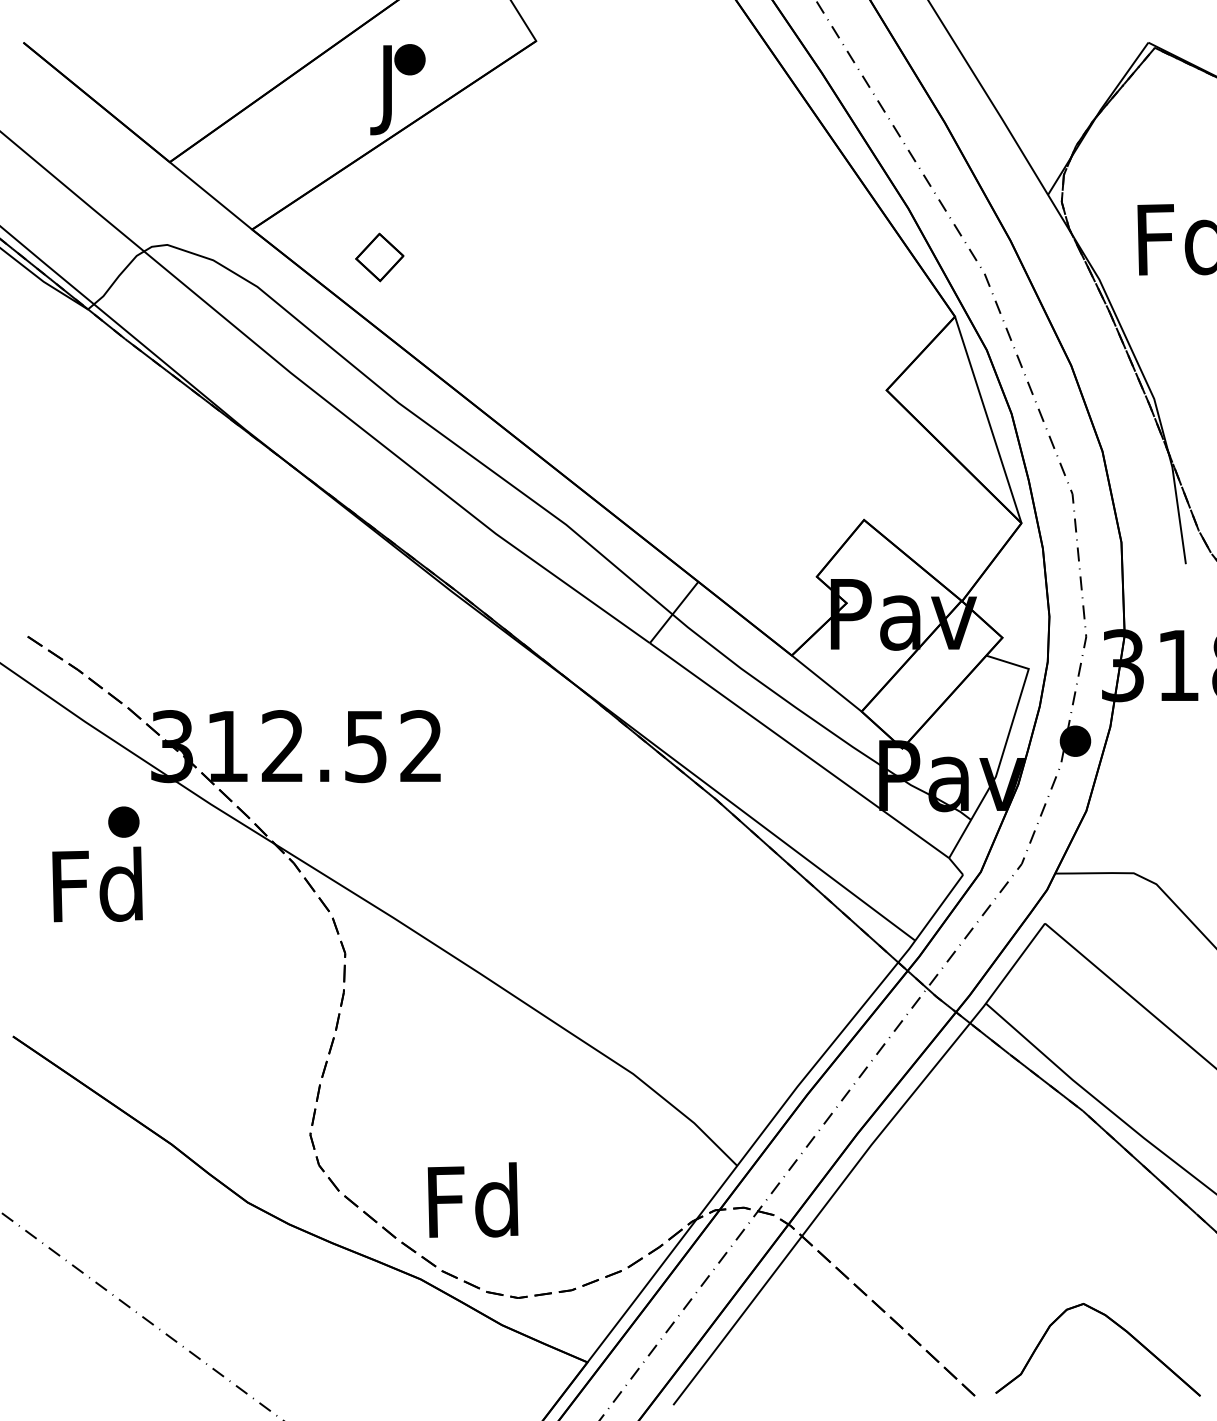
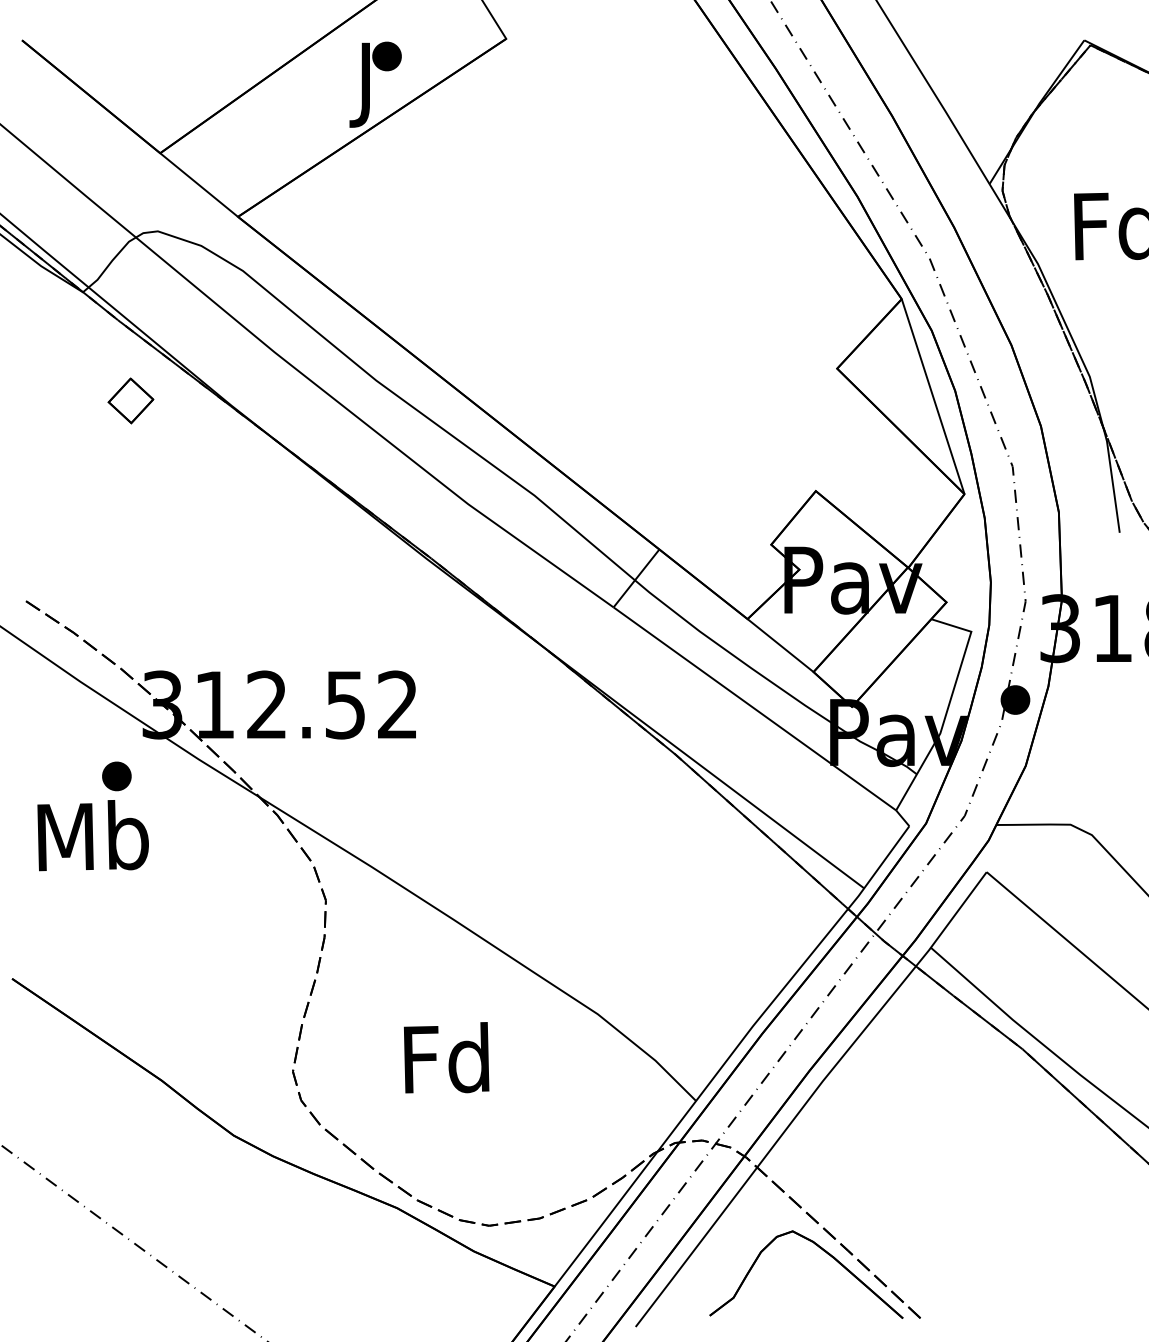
part: (379, 257) -> (130, 400), moved
text: (98, 884) -> (92, 835), Fd -> Mb
text: (472, 1199) -> (446, 1057), moved
part: (1115, 1324) -> (822, 1250), moved

